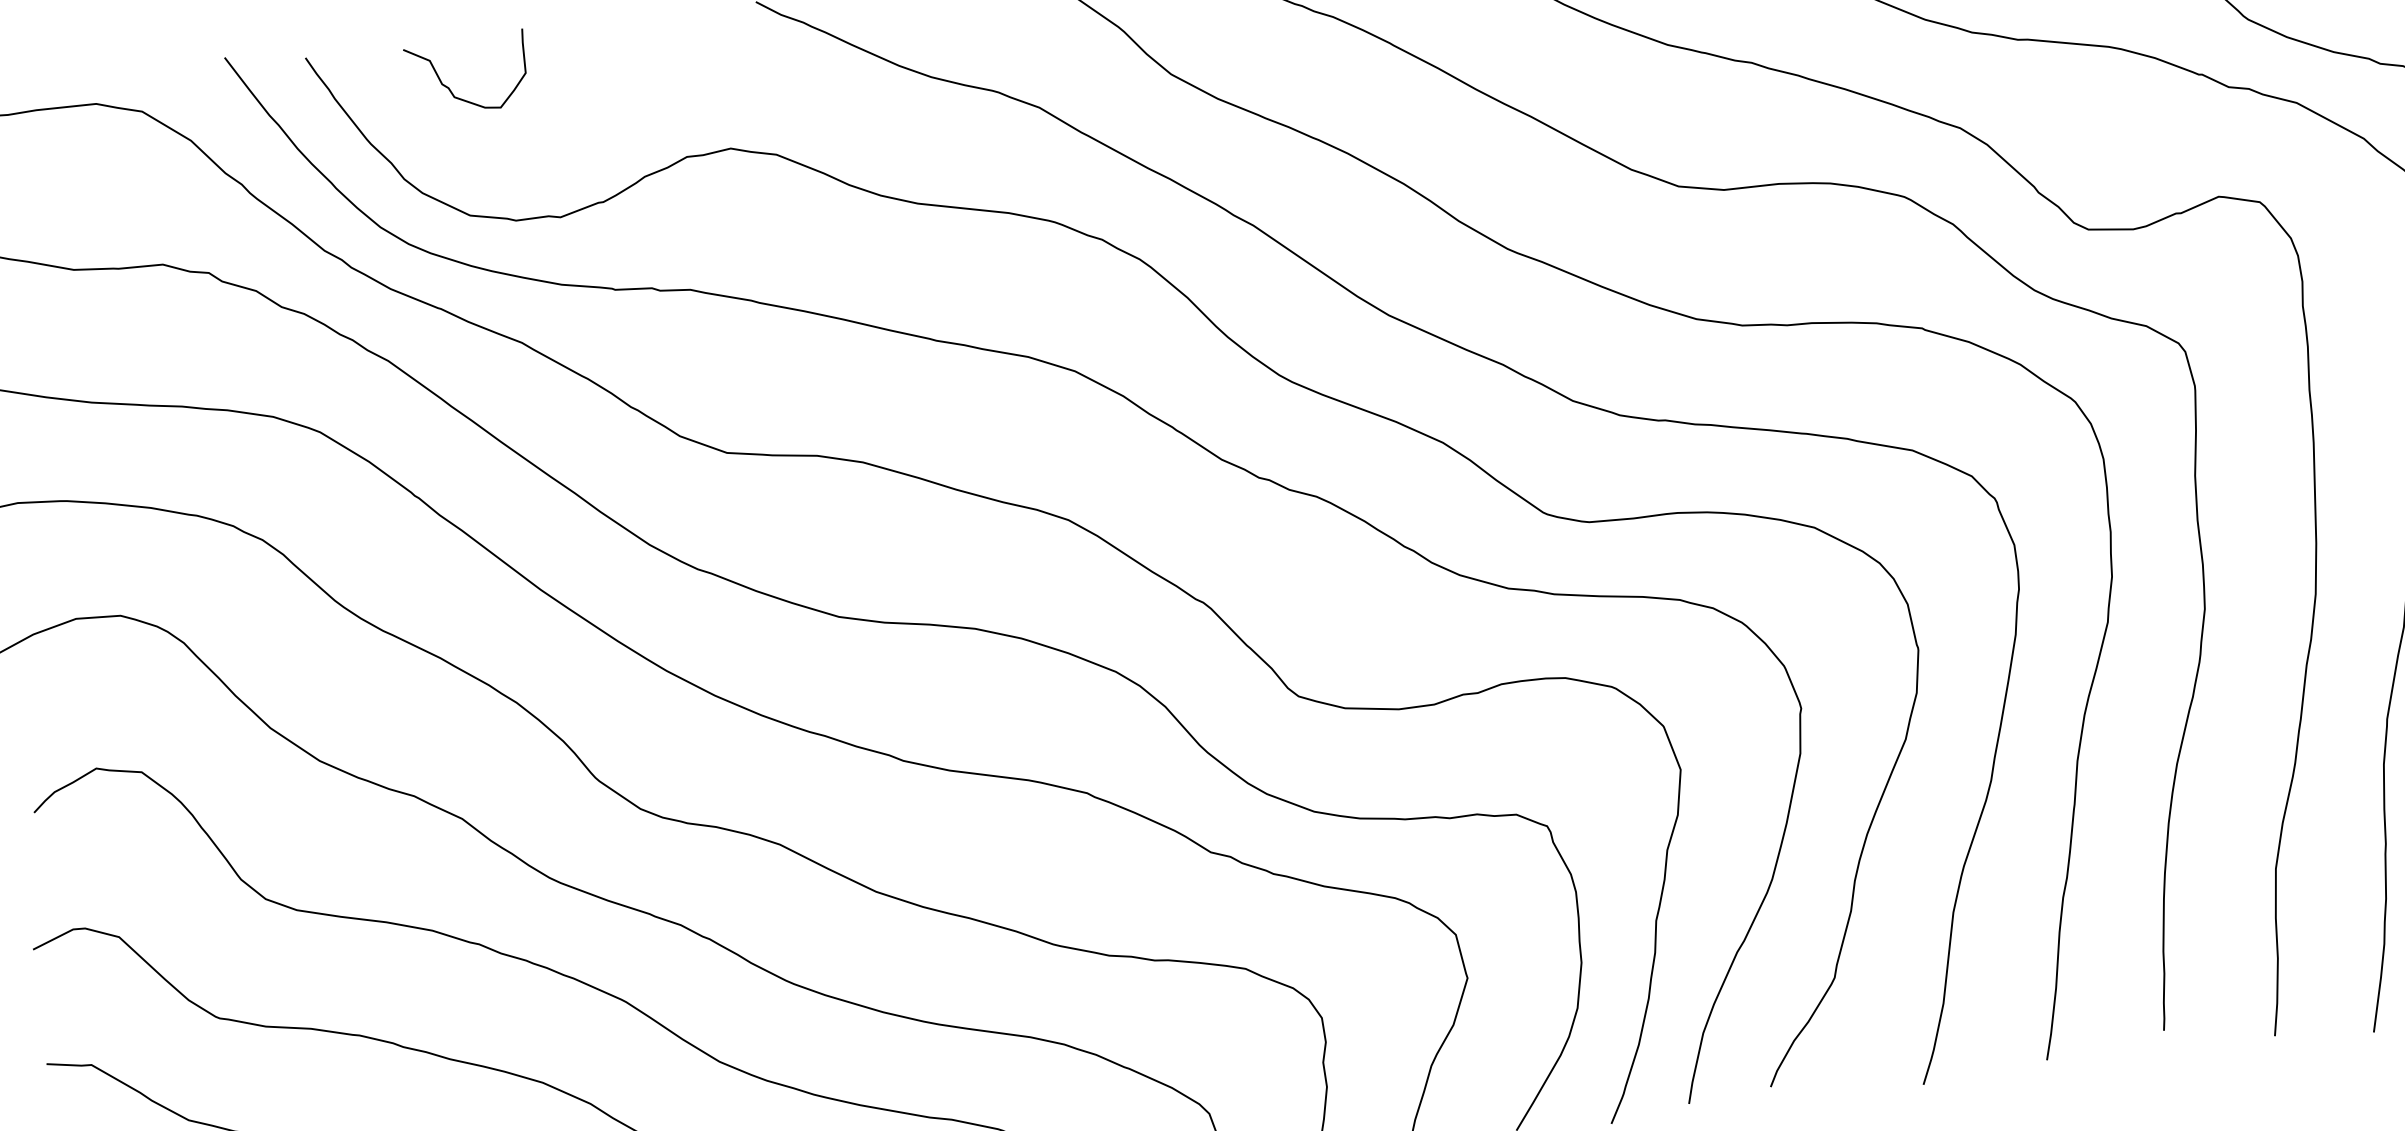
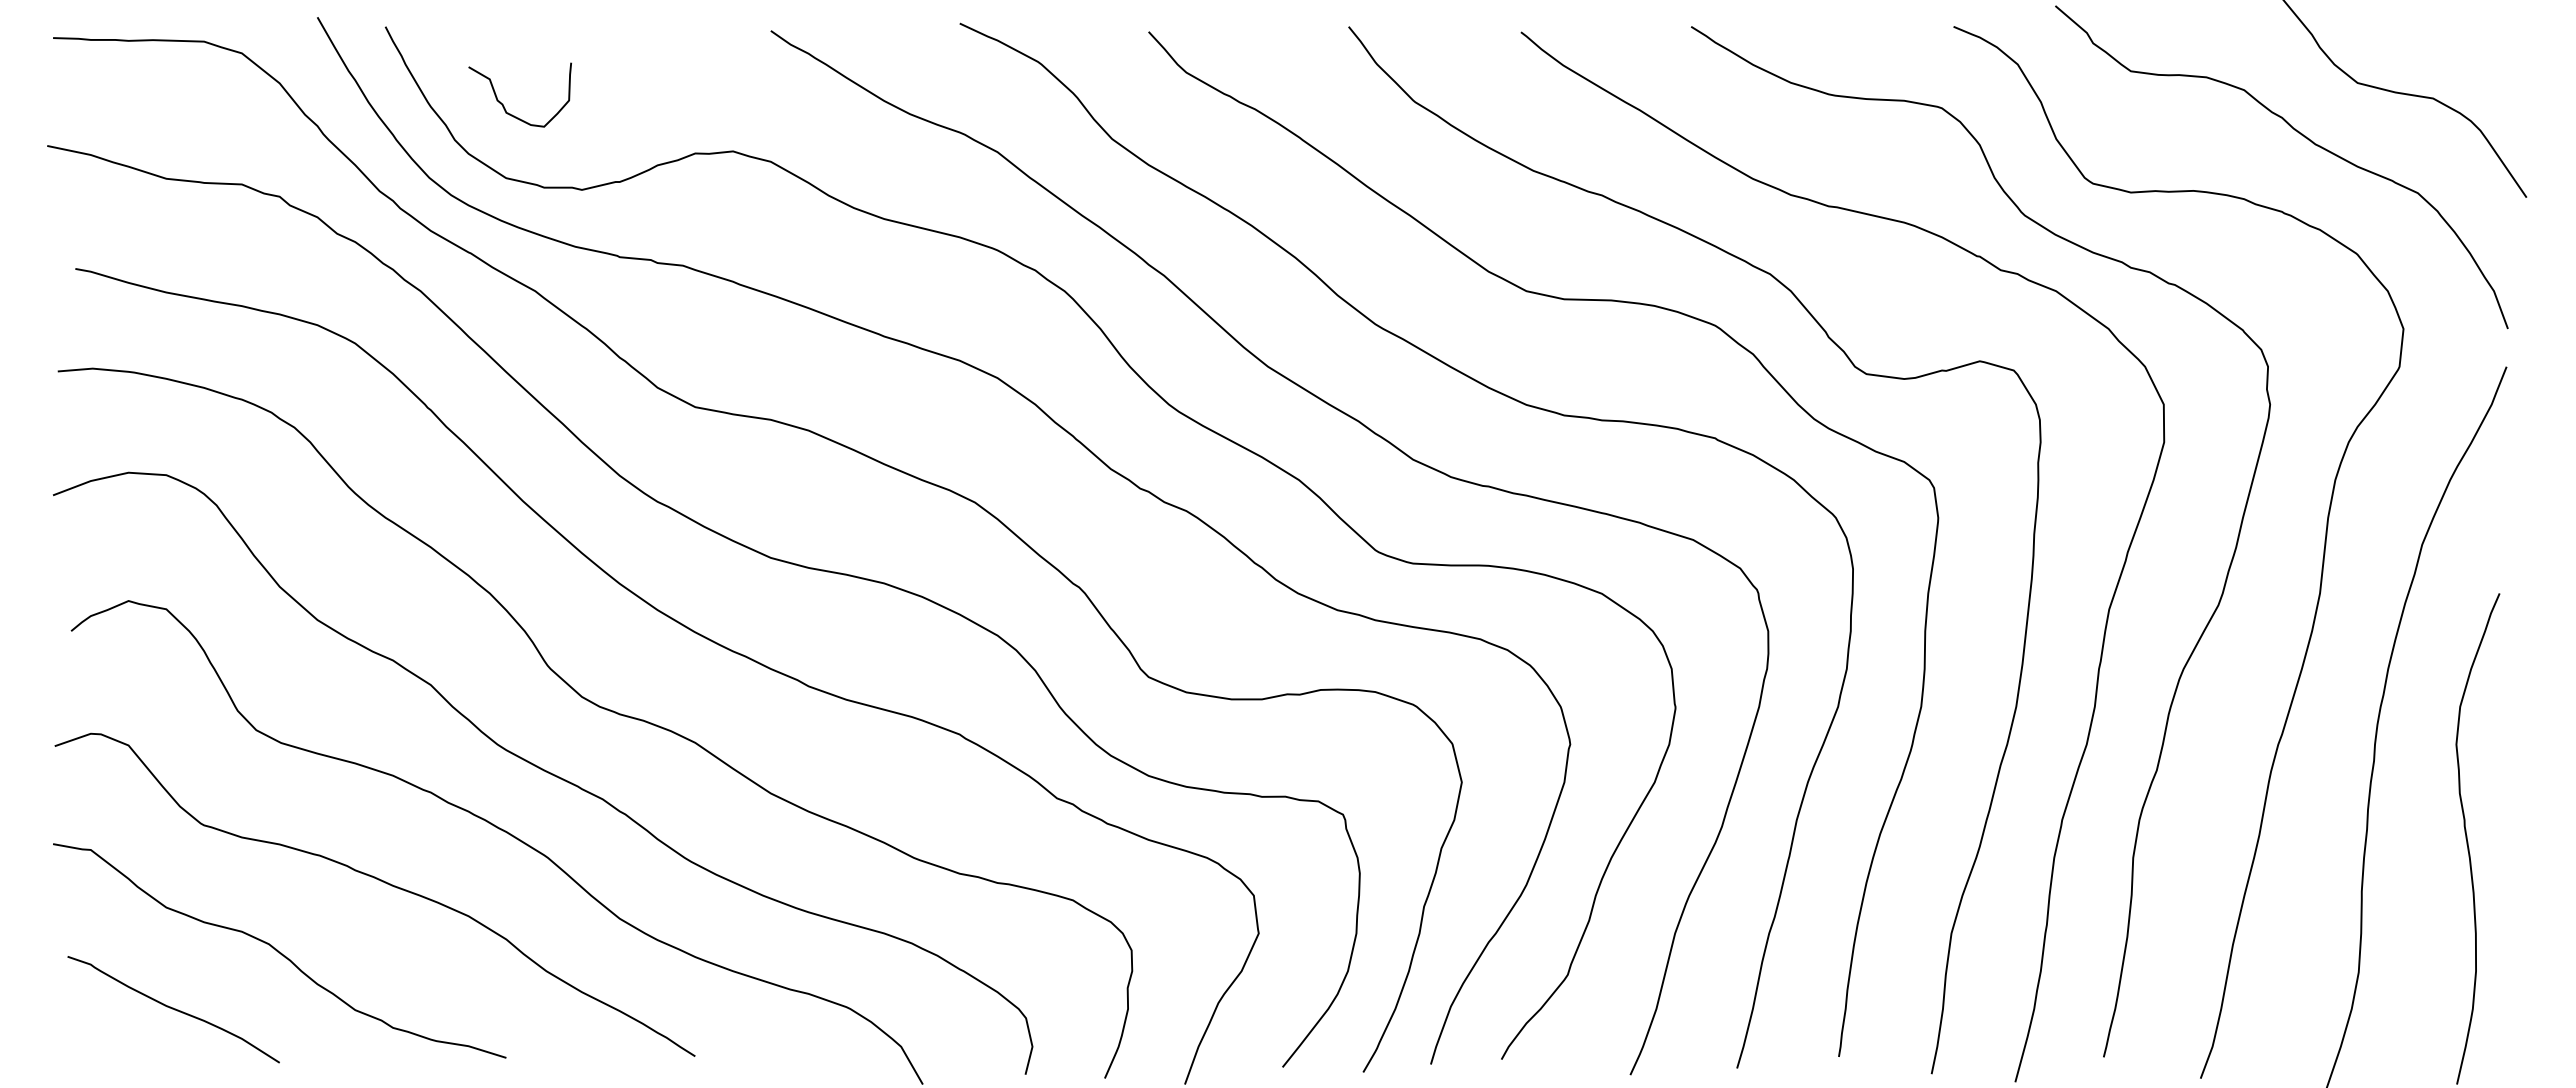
curve: (449, 88) -> (503, 104), moved

